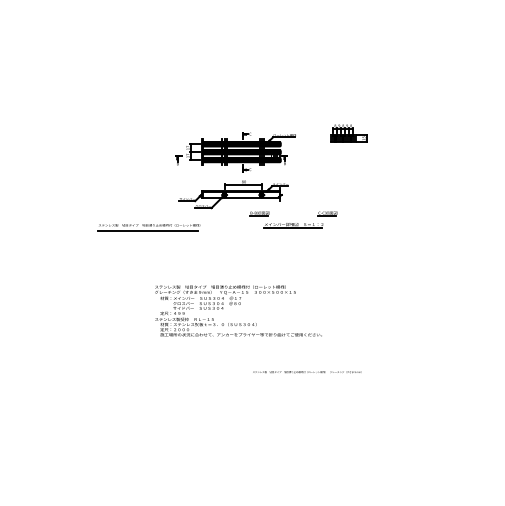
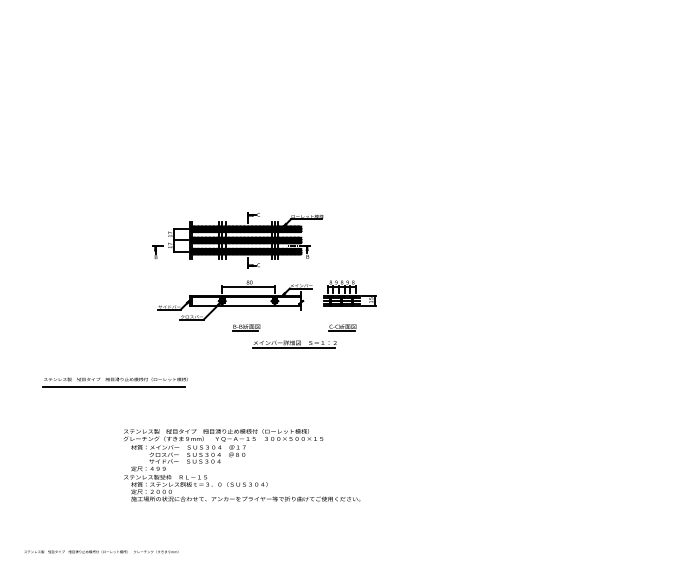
part: (348, 133) -> (349, 293), moved
part: (293, 219) -> (294, 335), moved
part: (148, 227) -> (114, 382), moved
text: (307, 372) -> (101, 552), moved

